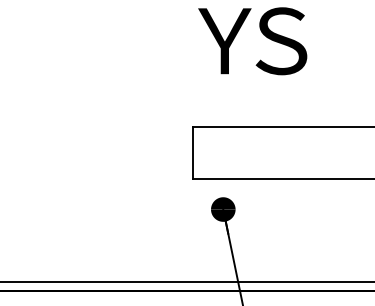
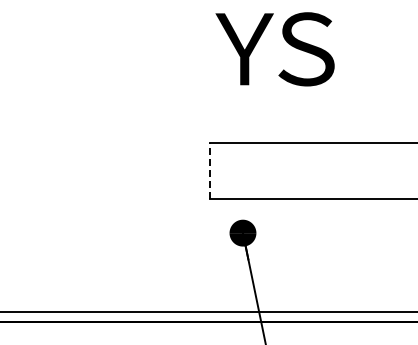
line: (192, 152) -> (209, 170), solid -> dashed

